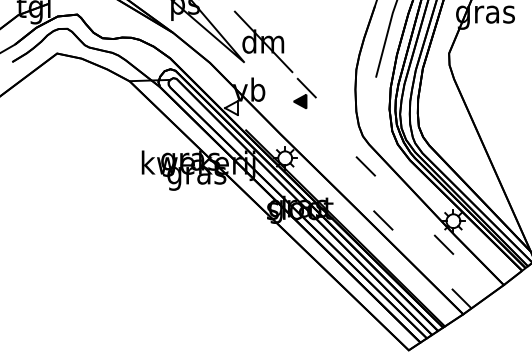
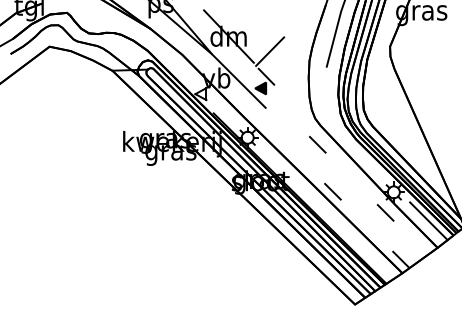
line: (310, 58) -> (269, 51), added
line: (274, 92) -> (238, 80), added
line: (493, 254) -> (428, 221), added

